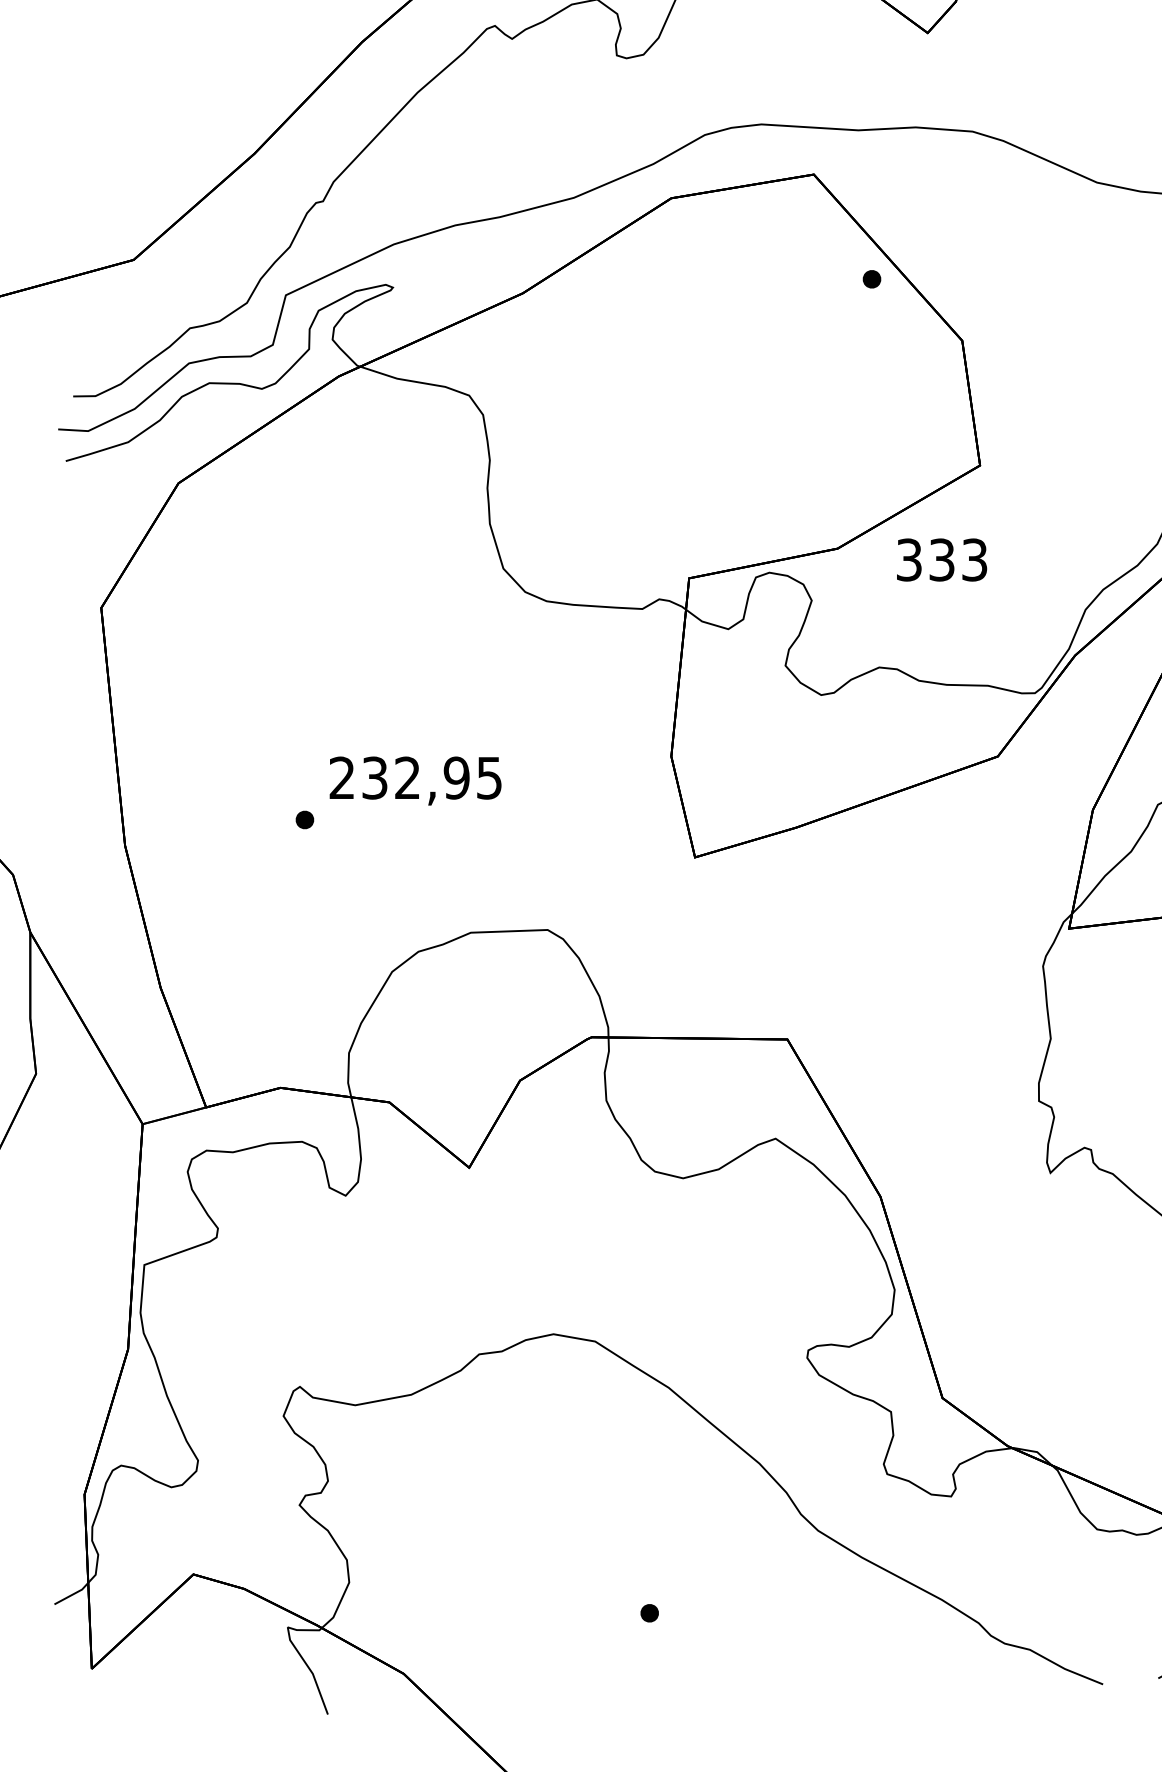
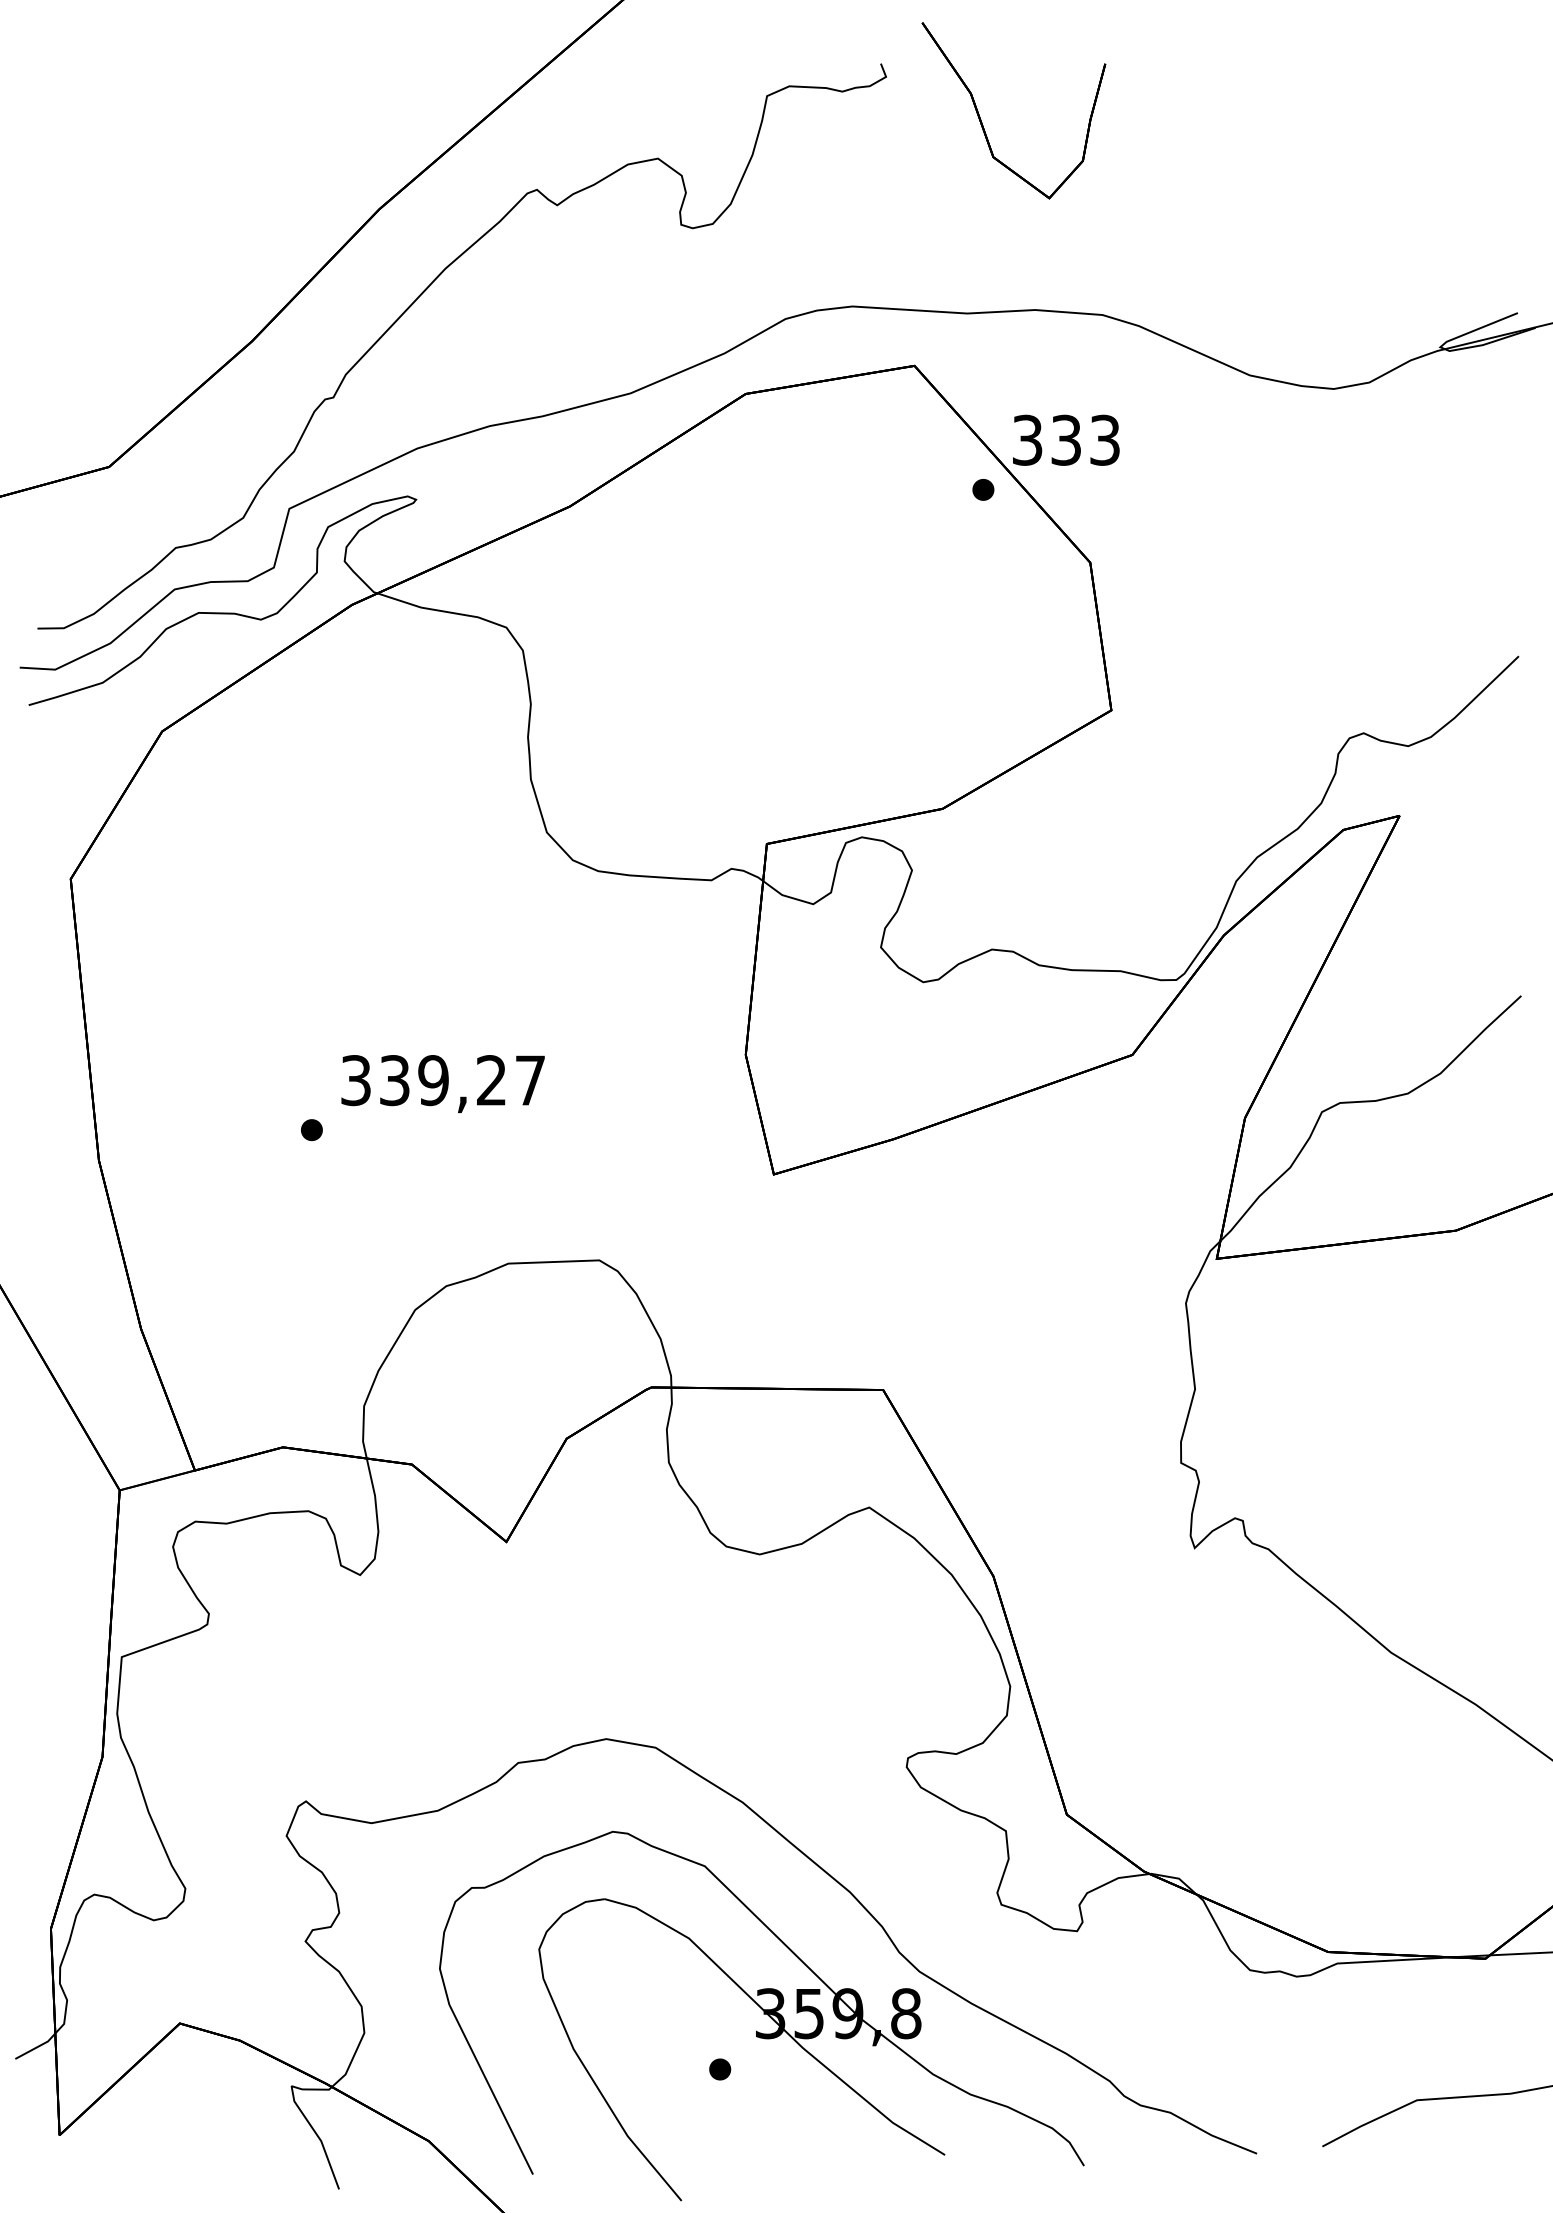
text: (942, 559) -> (1066, 439), moved
text: (415, 778) -> (442, 1080), 232,95 -> 339,27
part: (684, 1567) -> (761, 2015), added

